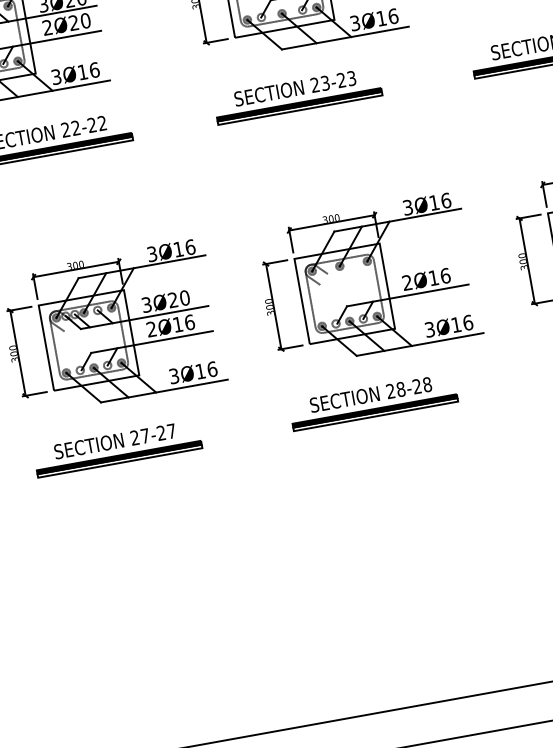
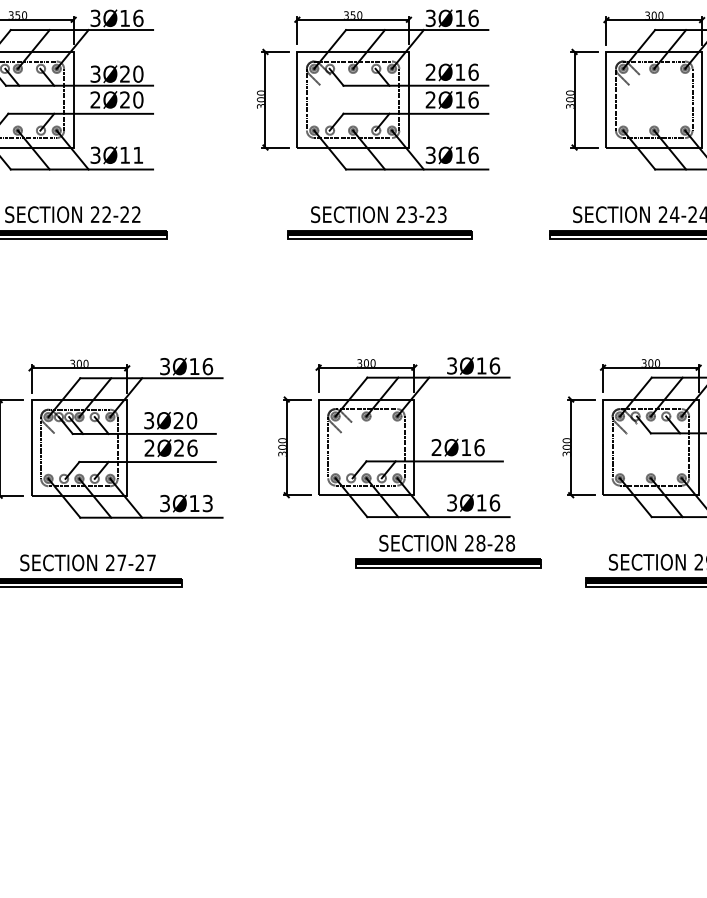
text: (94, 69) -> (138, 154), 3Ø16 -> 3Ø11
part: (297, 95) -> (379, 222), moved
text: (177, 324) -> (178, 447), 2Ø16 -> 2Ø26
text: (212, 369) -> (207, 503), 3Ø16 -> 3Ø13
part: (373, 401) -> (448, 551), moved

